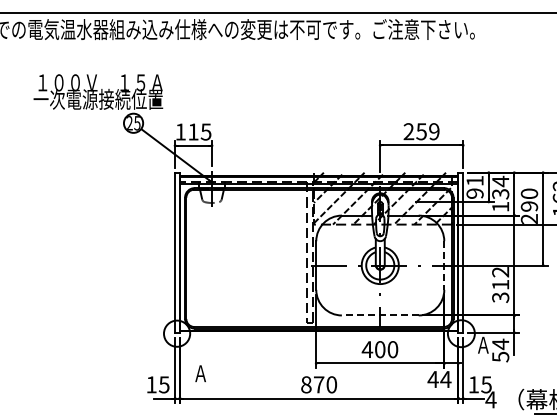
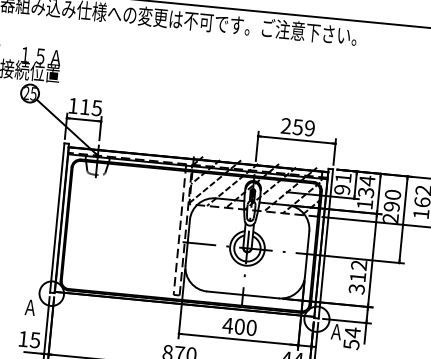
line: (444, 266) -> (307, 255), dashed -> solid
line: (379, 315) -> (242, 294), dashed -> solid
text: (200, 373) -> (30, 307), moved

